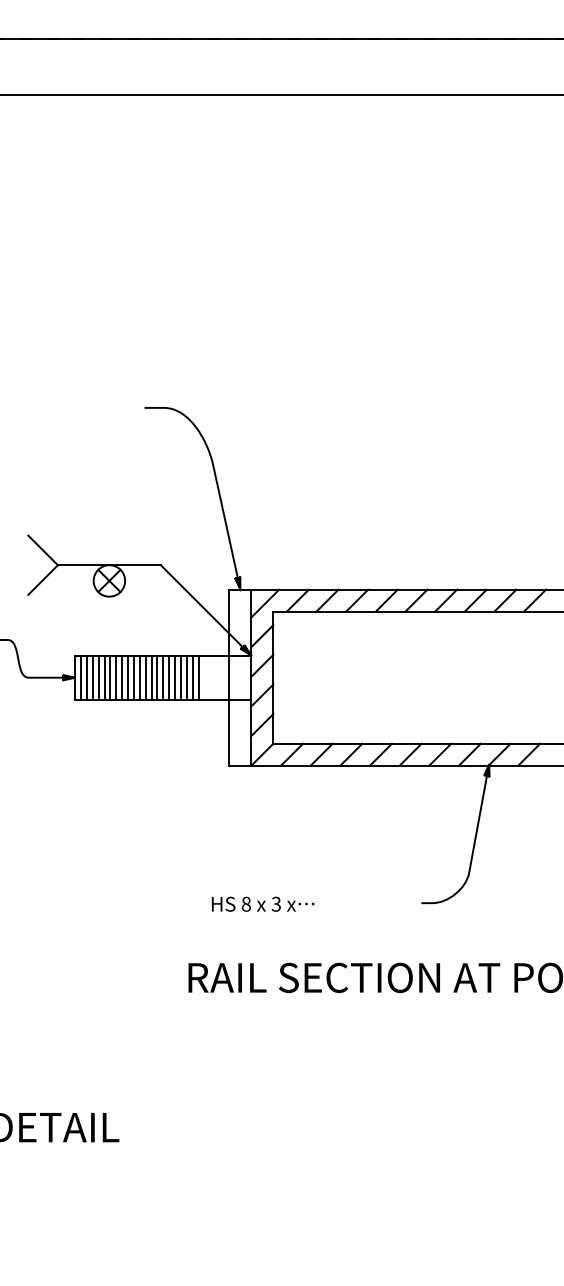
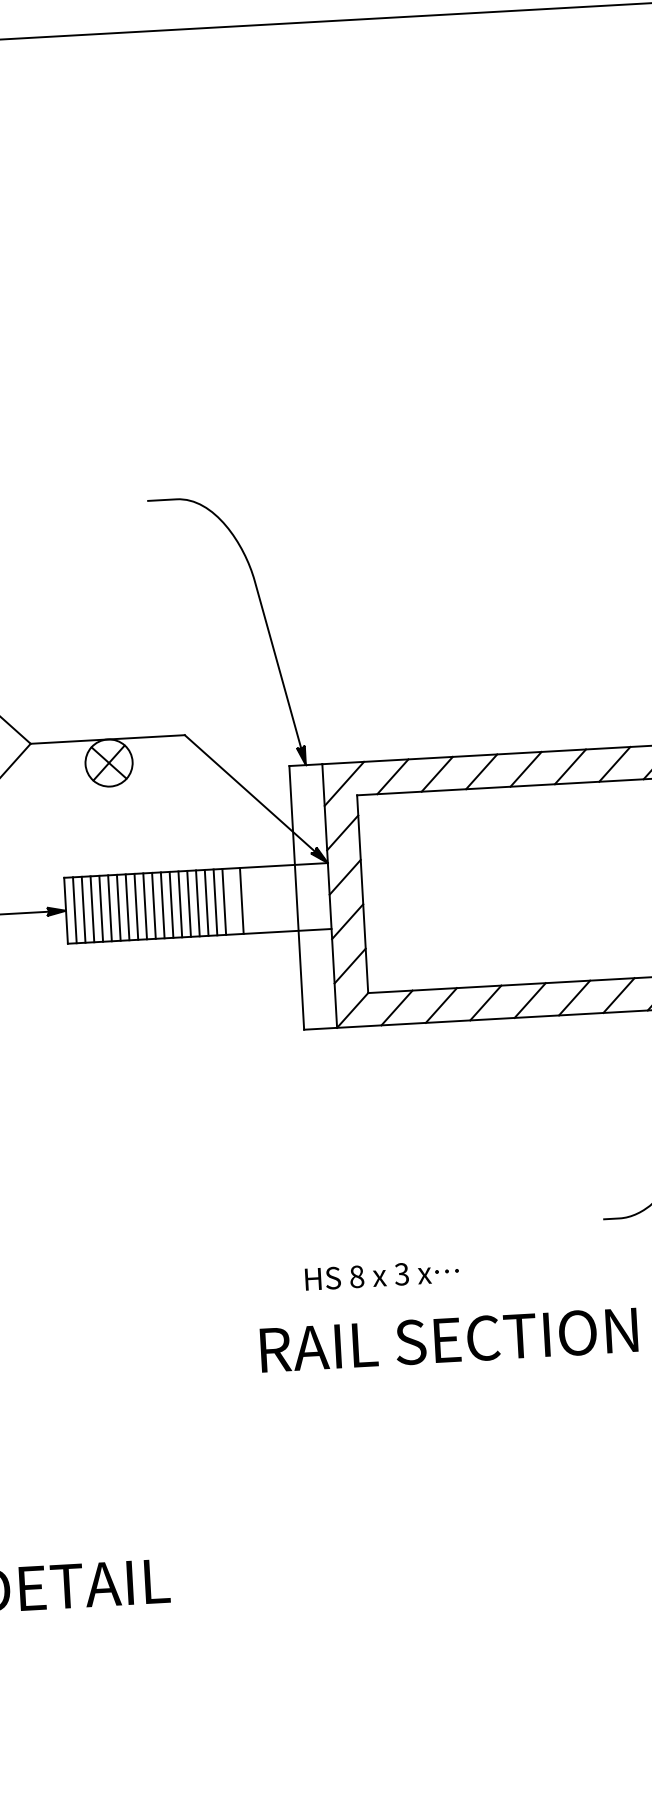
line: (186, 677) -> (232, 901), removed
line: (198, 677) -> (250, 900), removed
text: (263, 903) -> (382, 1274), moved

